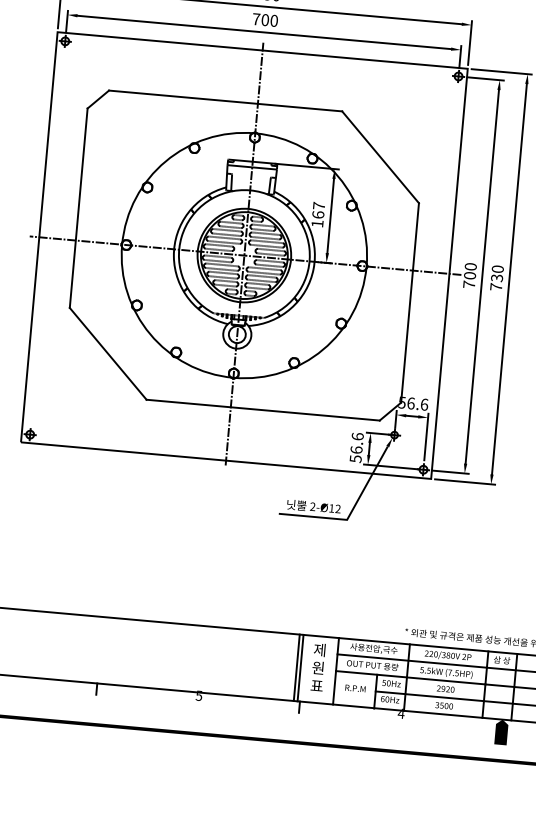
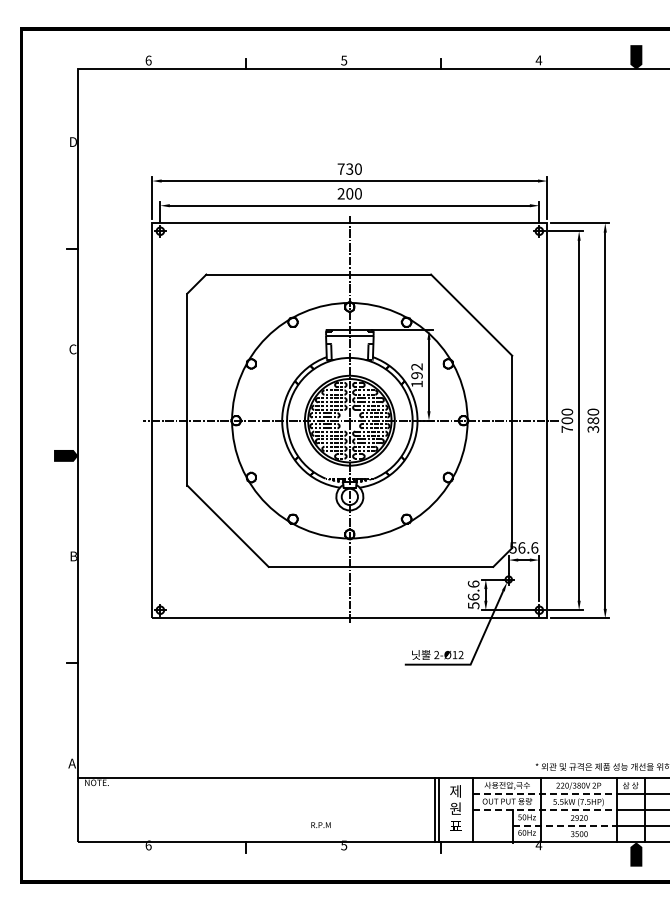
text: (255, 18) -> (340, 193), 700 -> 200
text: (318, 210) -> (416, 371), 167 -> 192
text: (496, 282) -> (593, 424), 730 -> 380
line: (411, 661) -> (544, 794), solid -> dashed
line: (410, 678) -> (544, 810), solid -> dashed
text: (355, 687) -> (320, 824), moved
line: (430, 696) -> (565, 826), solid -> dashed

